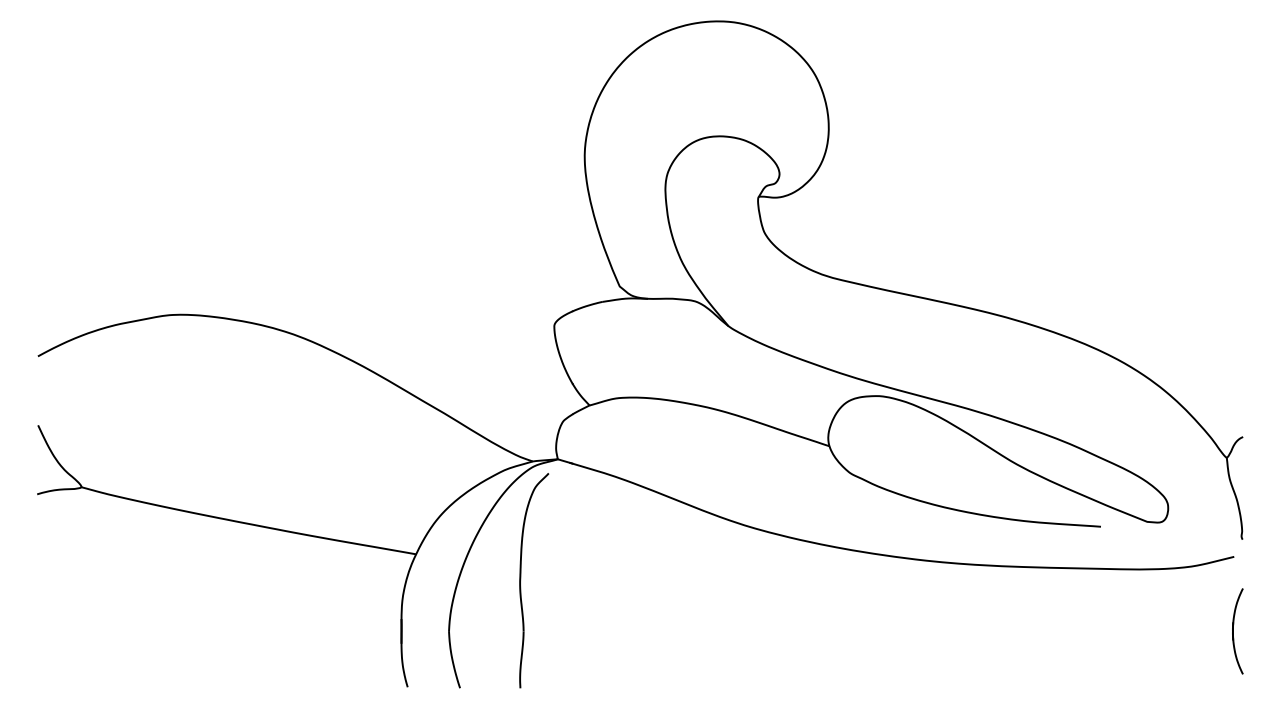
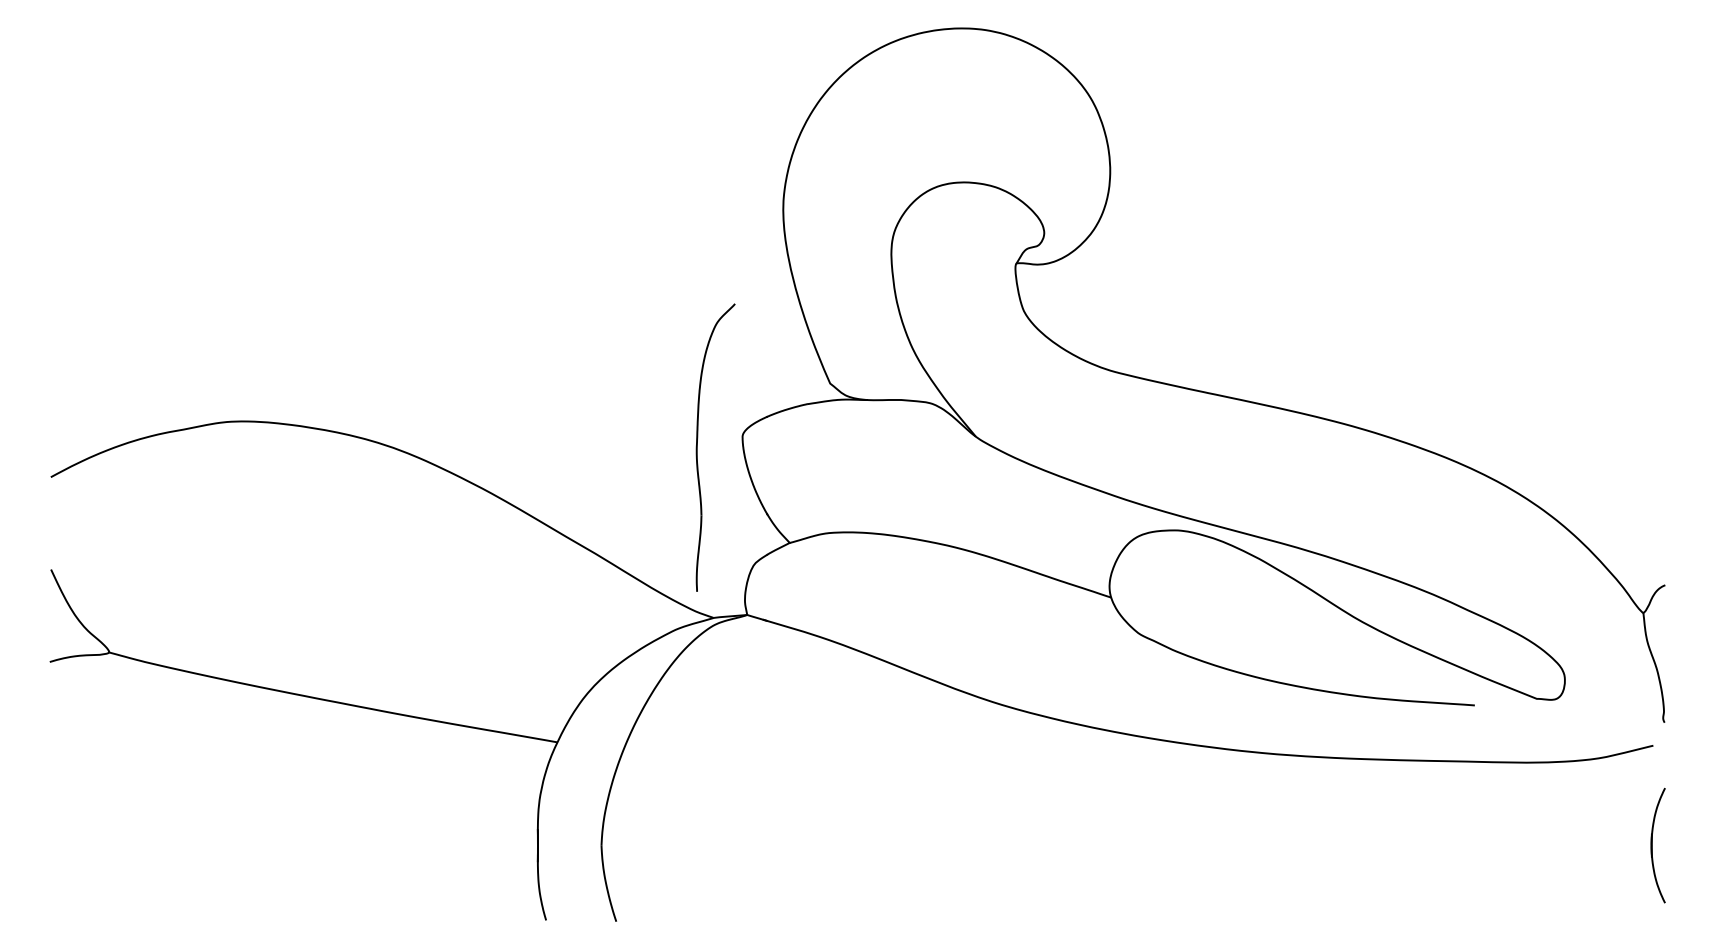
part: (520, 580) -> (697, 447), moved

